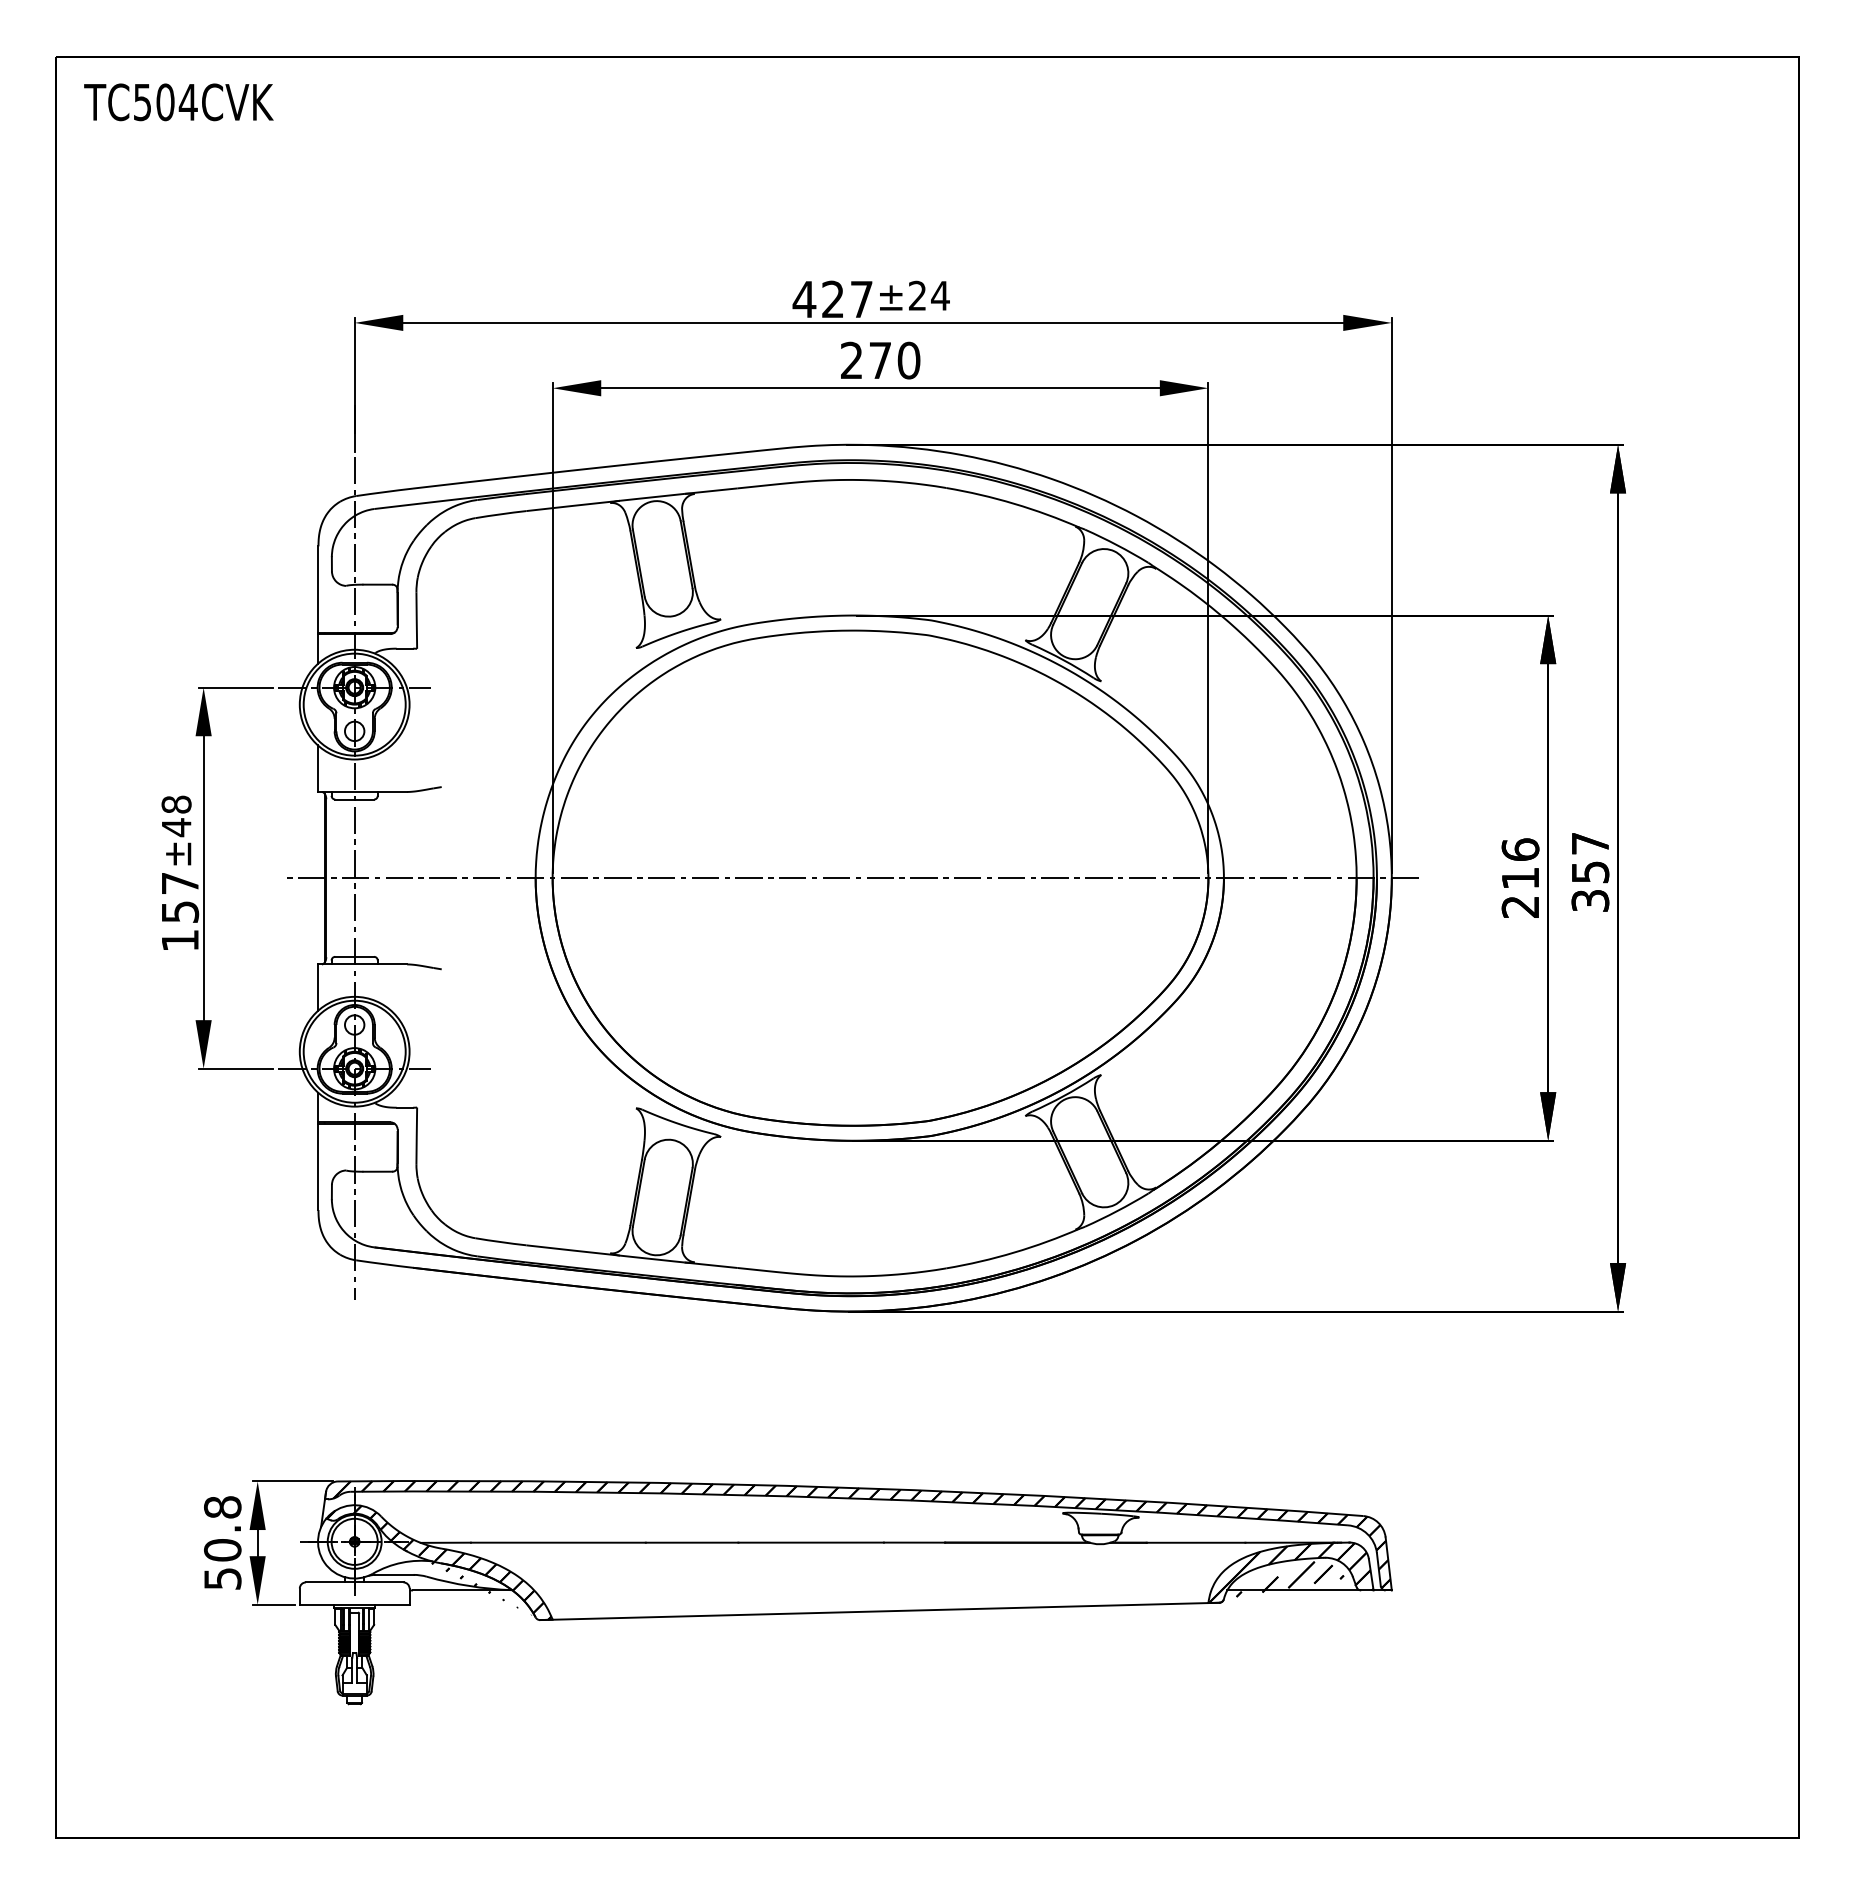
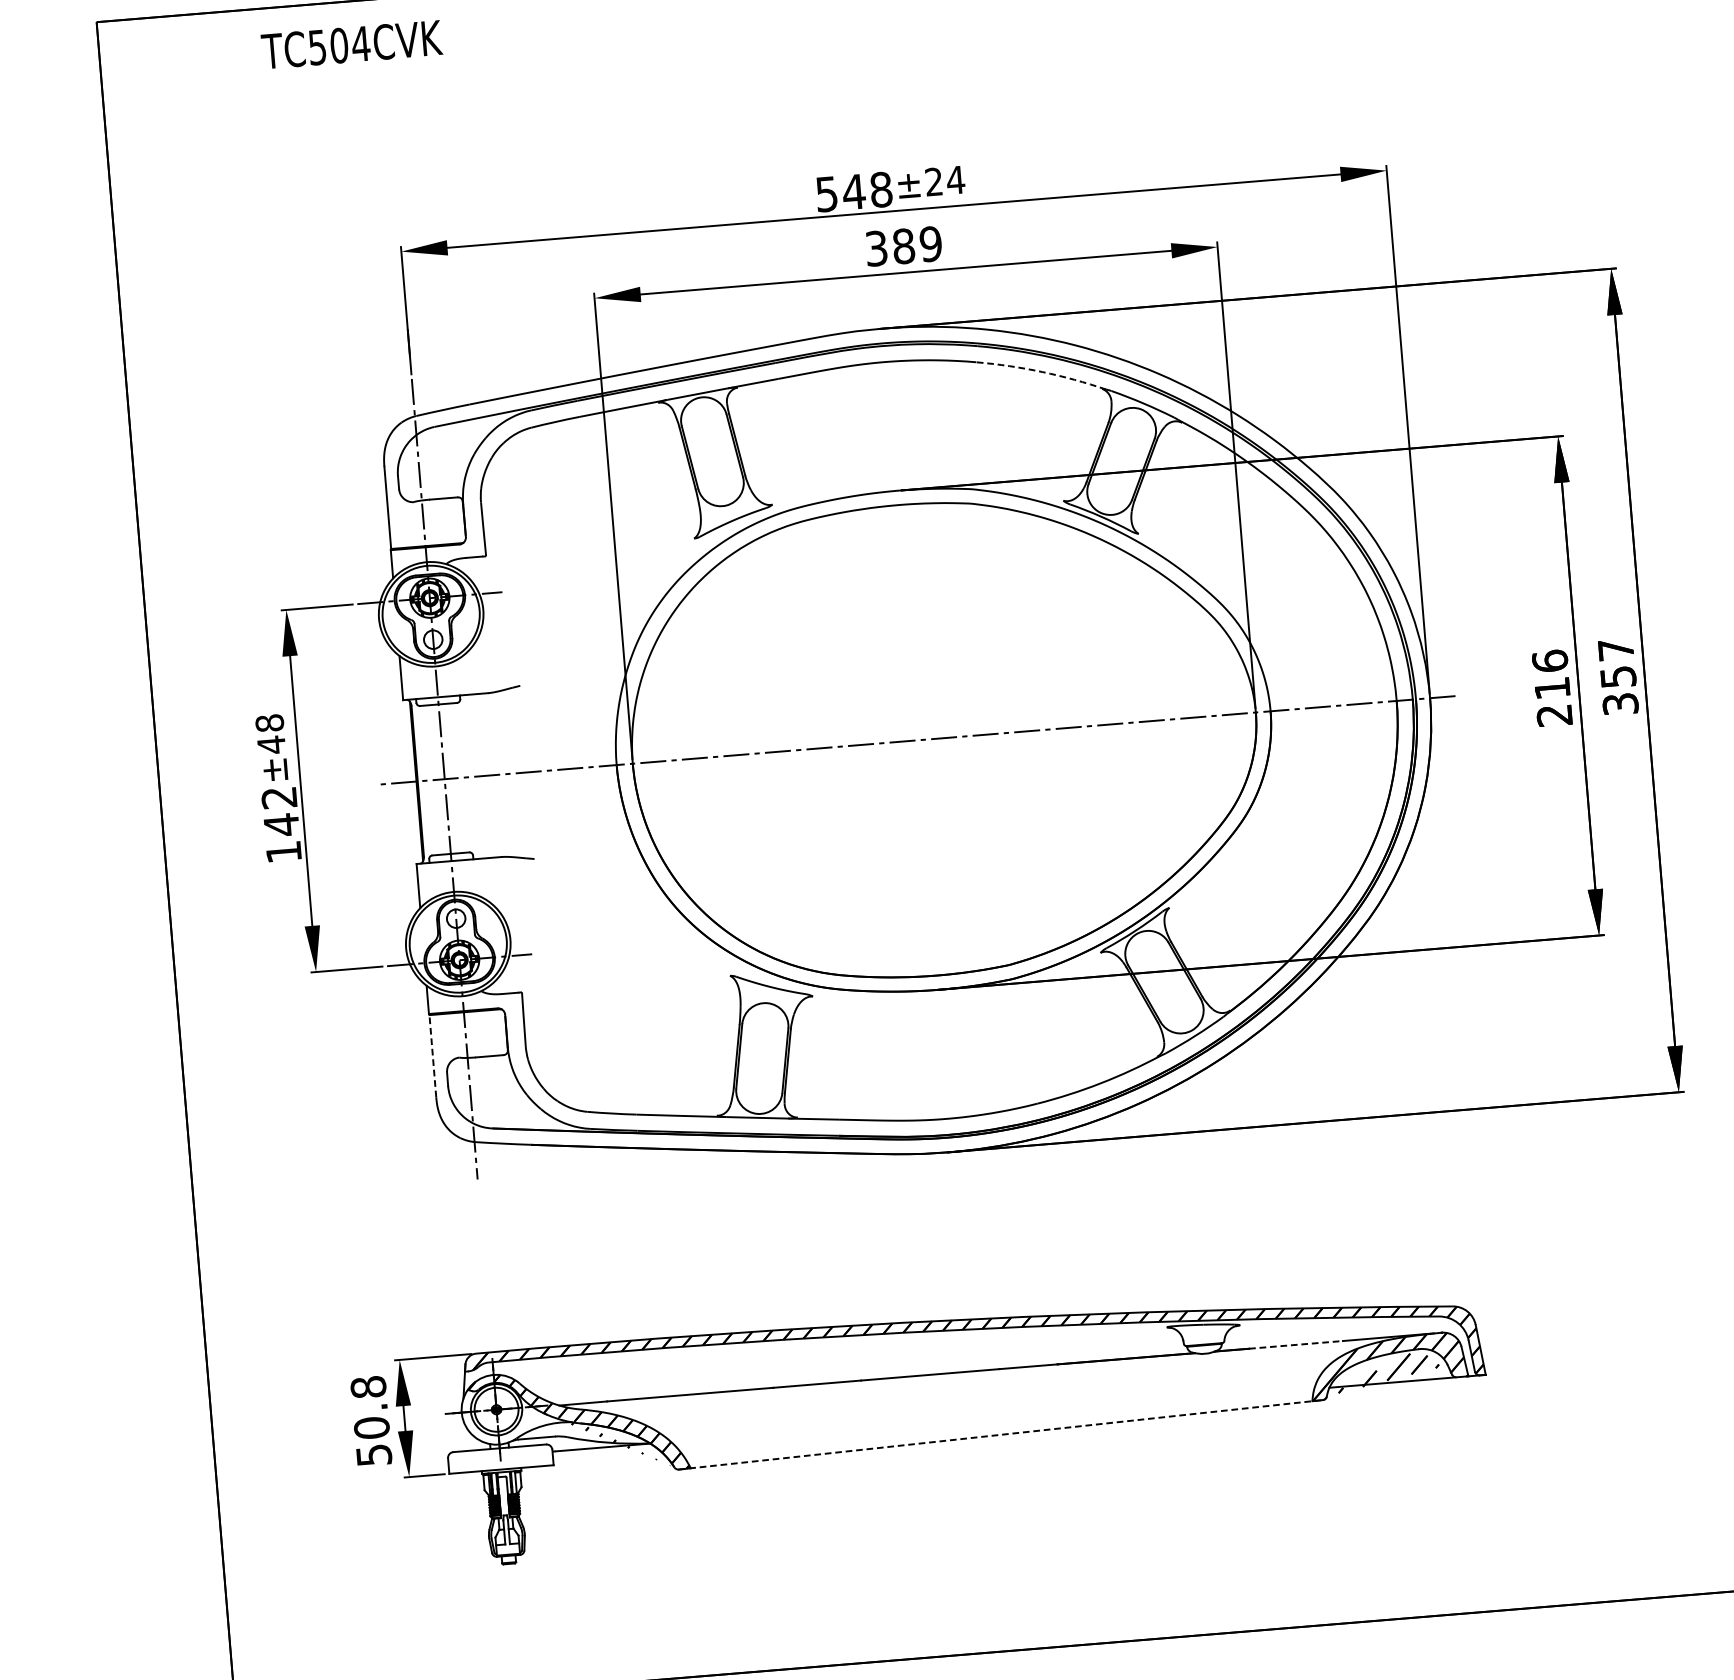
text: (178, 102) -> (351, 44), moved
text: (832, 299) -> (853, 192), 427 -> 548
text: (880, 360) -> (903, 246), 270 -> 389
arc: (1014, 503) -> (1042, 371), solid -> dashed
text: (180, 898) -> (280, 812), 157 -> 142
line: (318, 1166) -> (432, 1055), solid -> dashed
line: (1196, 1542) -> (1296, 1344), solid -> dashed
line: (879, 1611) -> (1000, 1434), solid -> dashed

